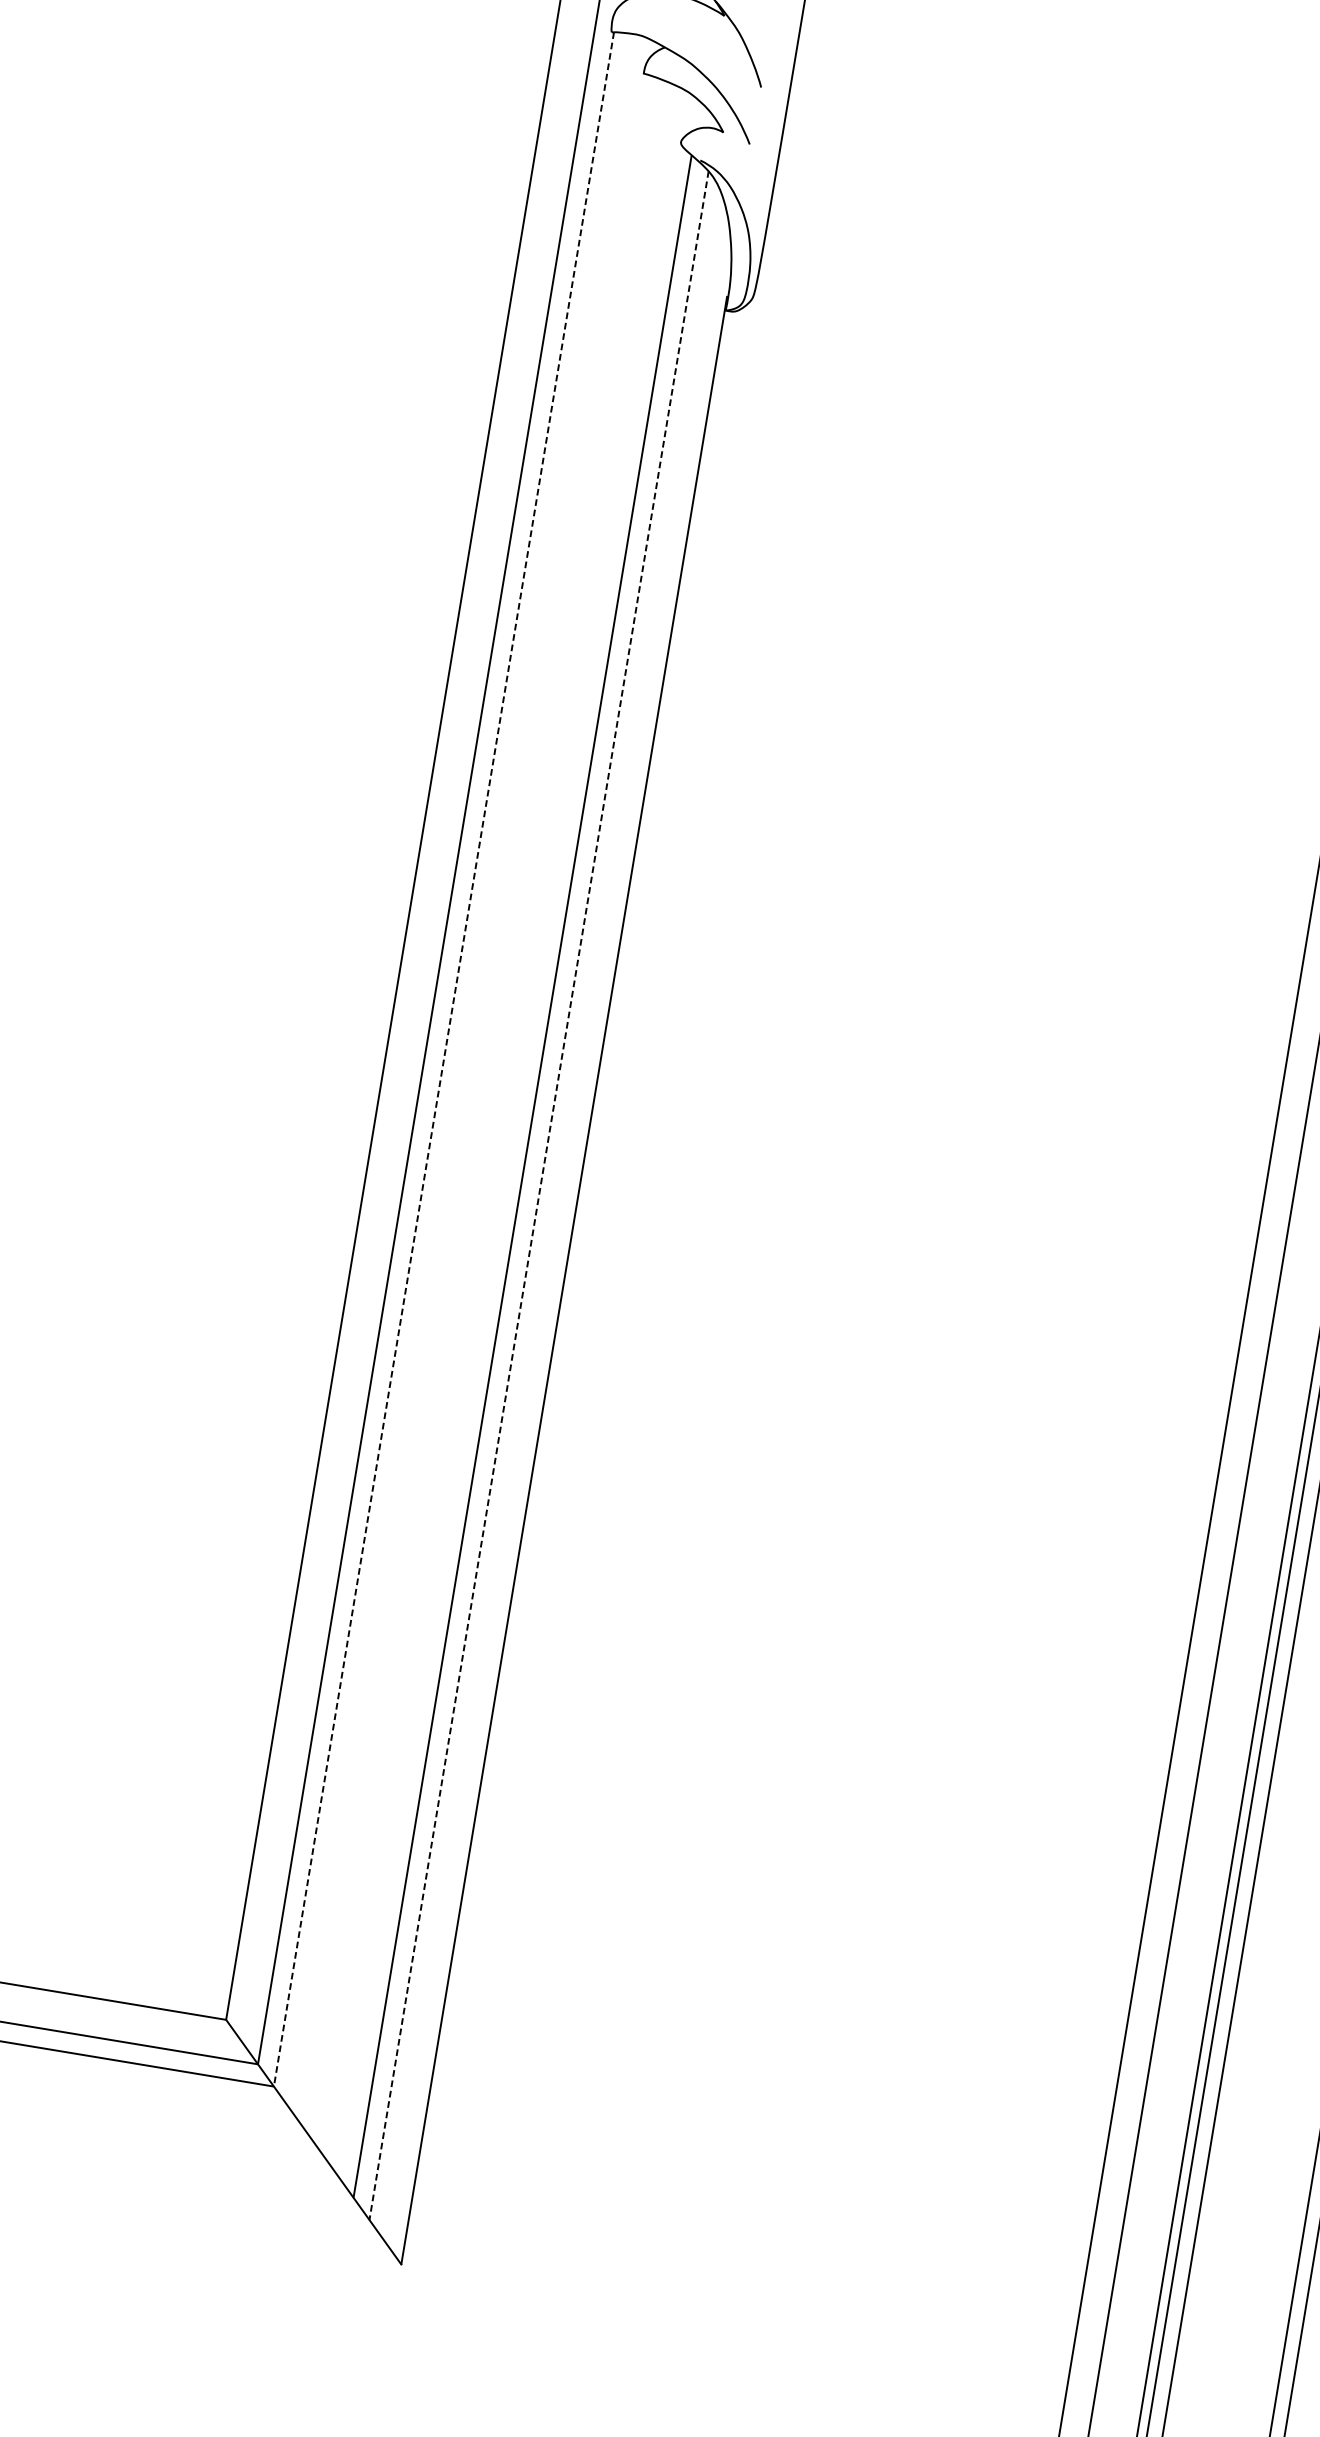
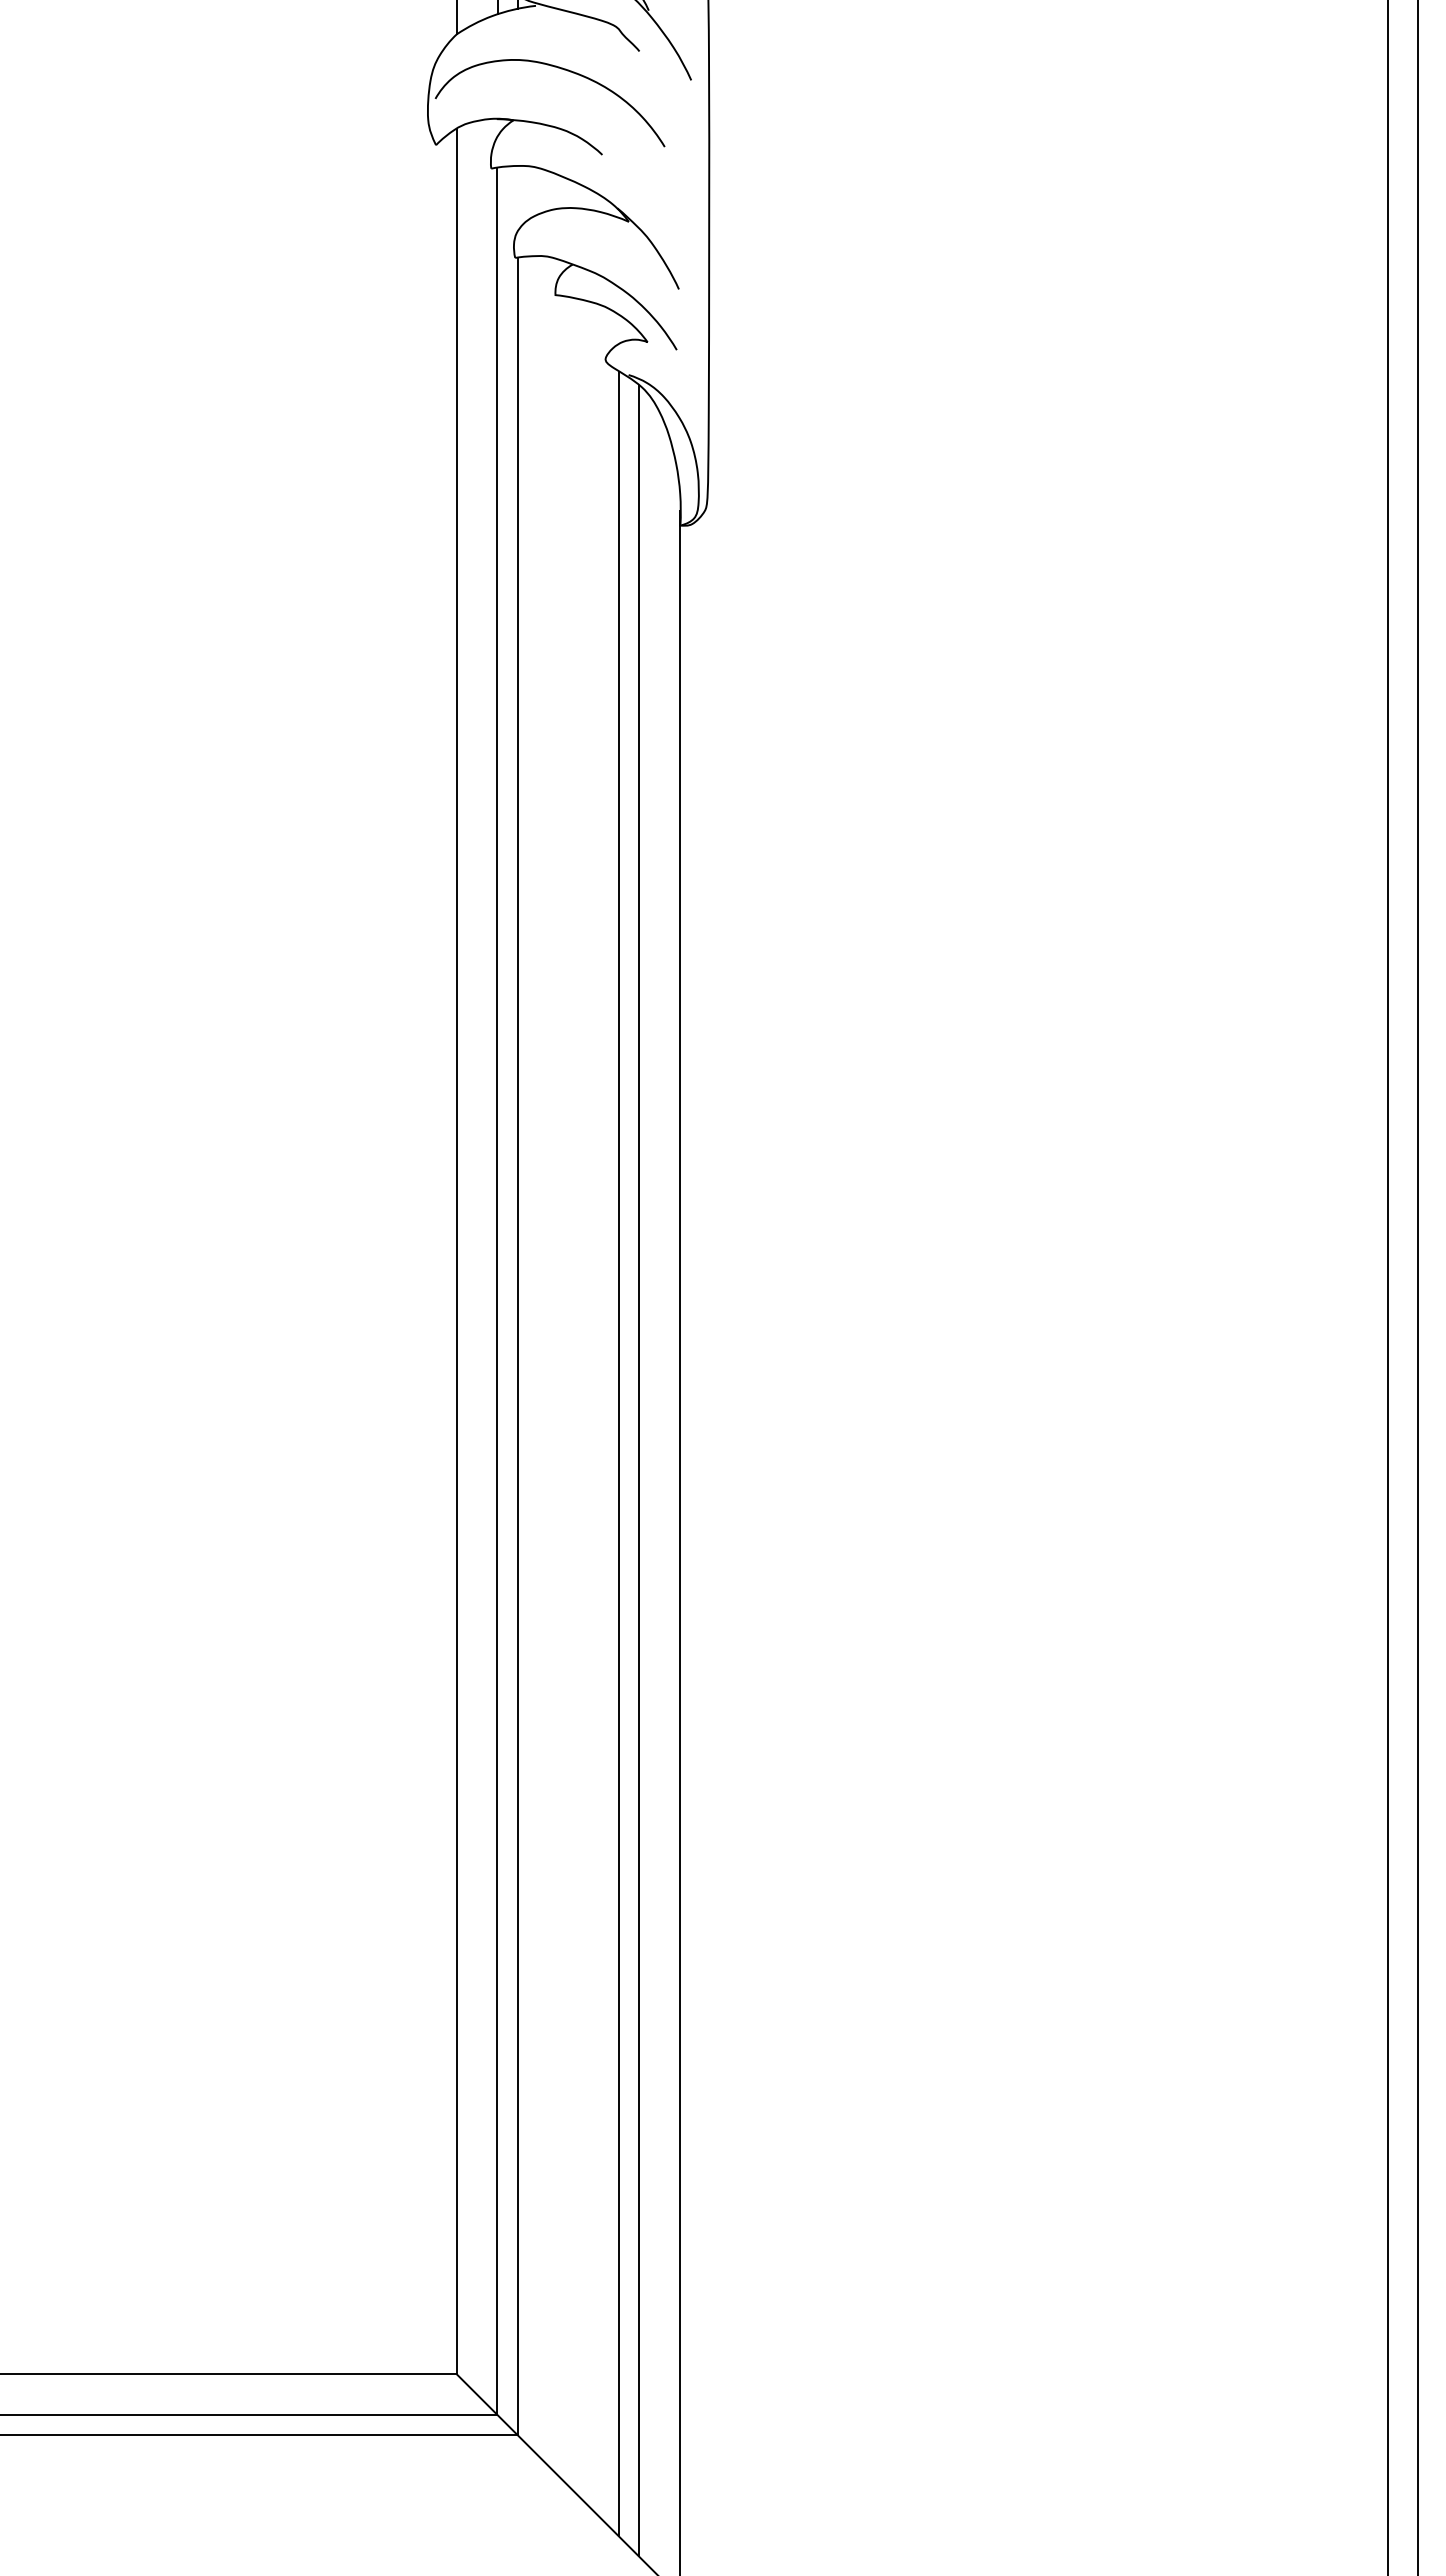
line: (443, 1059) -> (517, 1346), dashed -> solid
line: (539, 1195) -> (639, 1470), dashed -> solid

